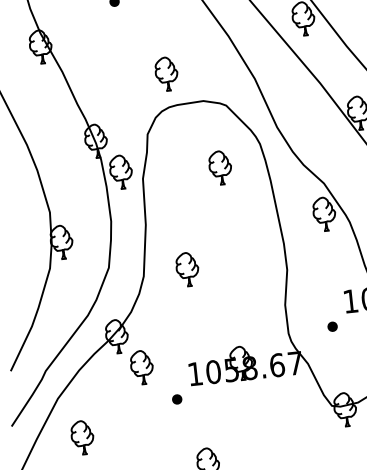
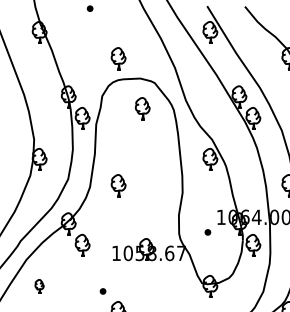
part: (220, 167) -> (142, 108), moved
part: (176, 399) -> (102, 291), moved
part: (82, 436) -> (39, 285), size x0.6

